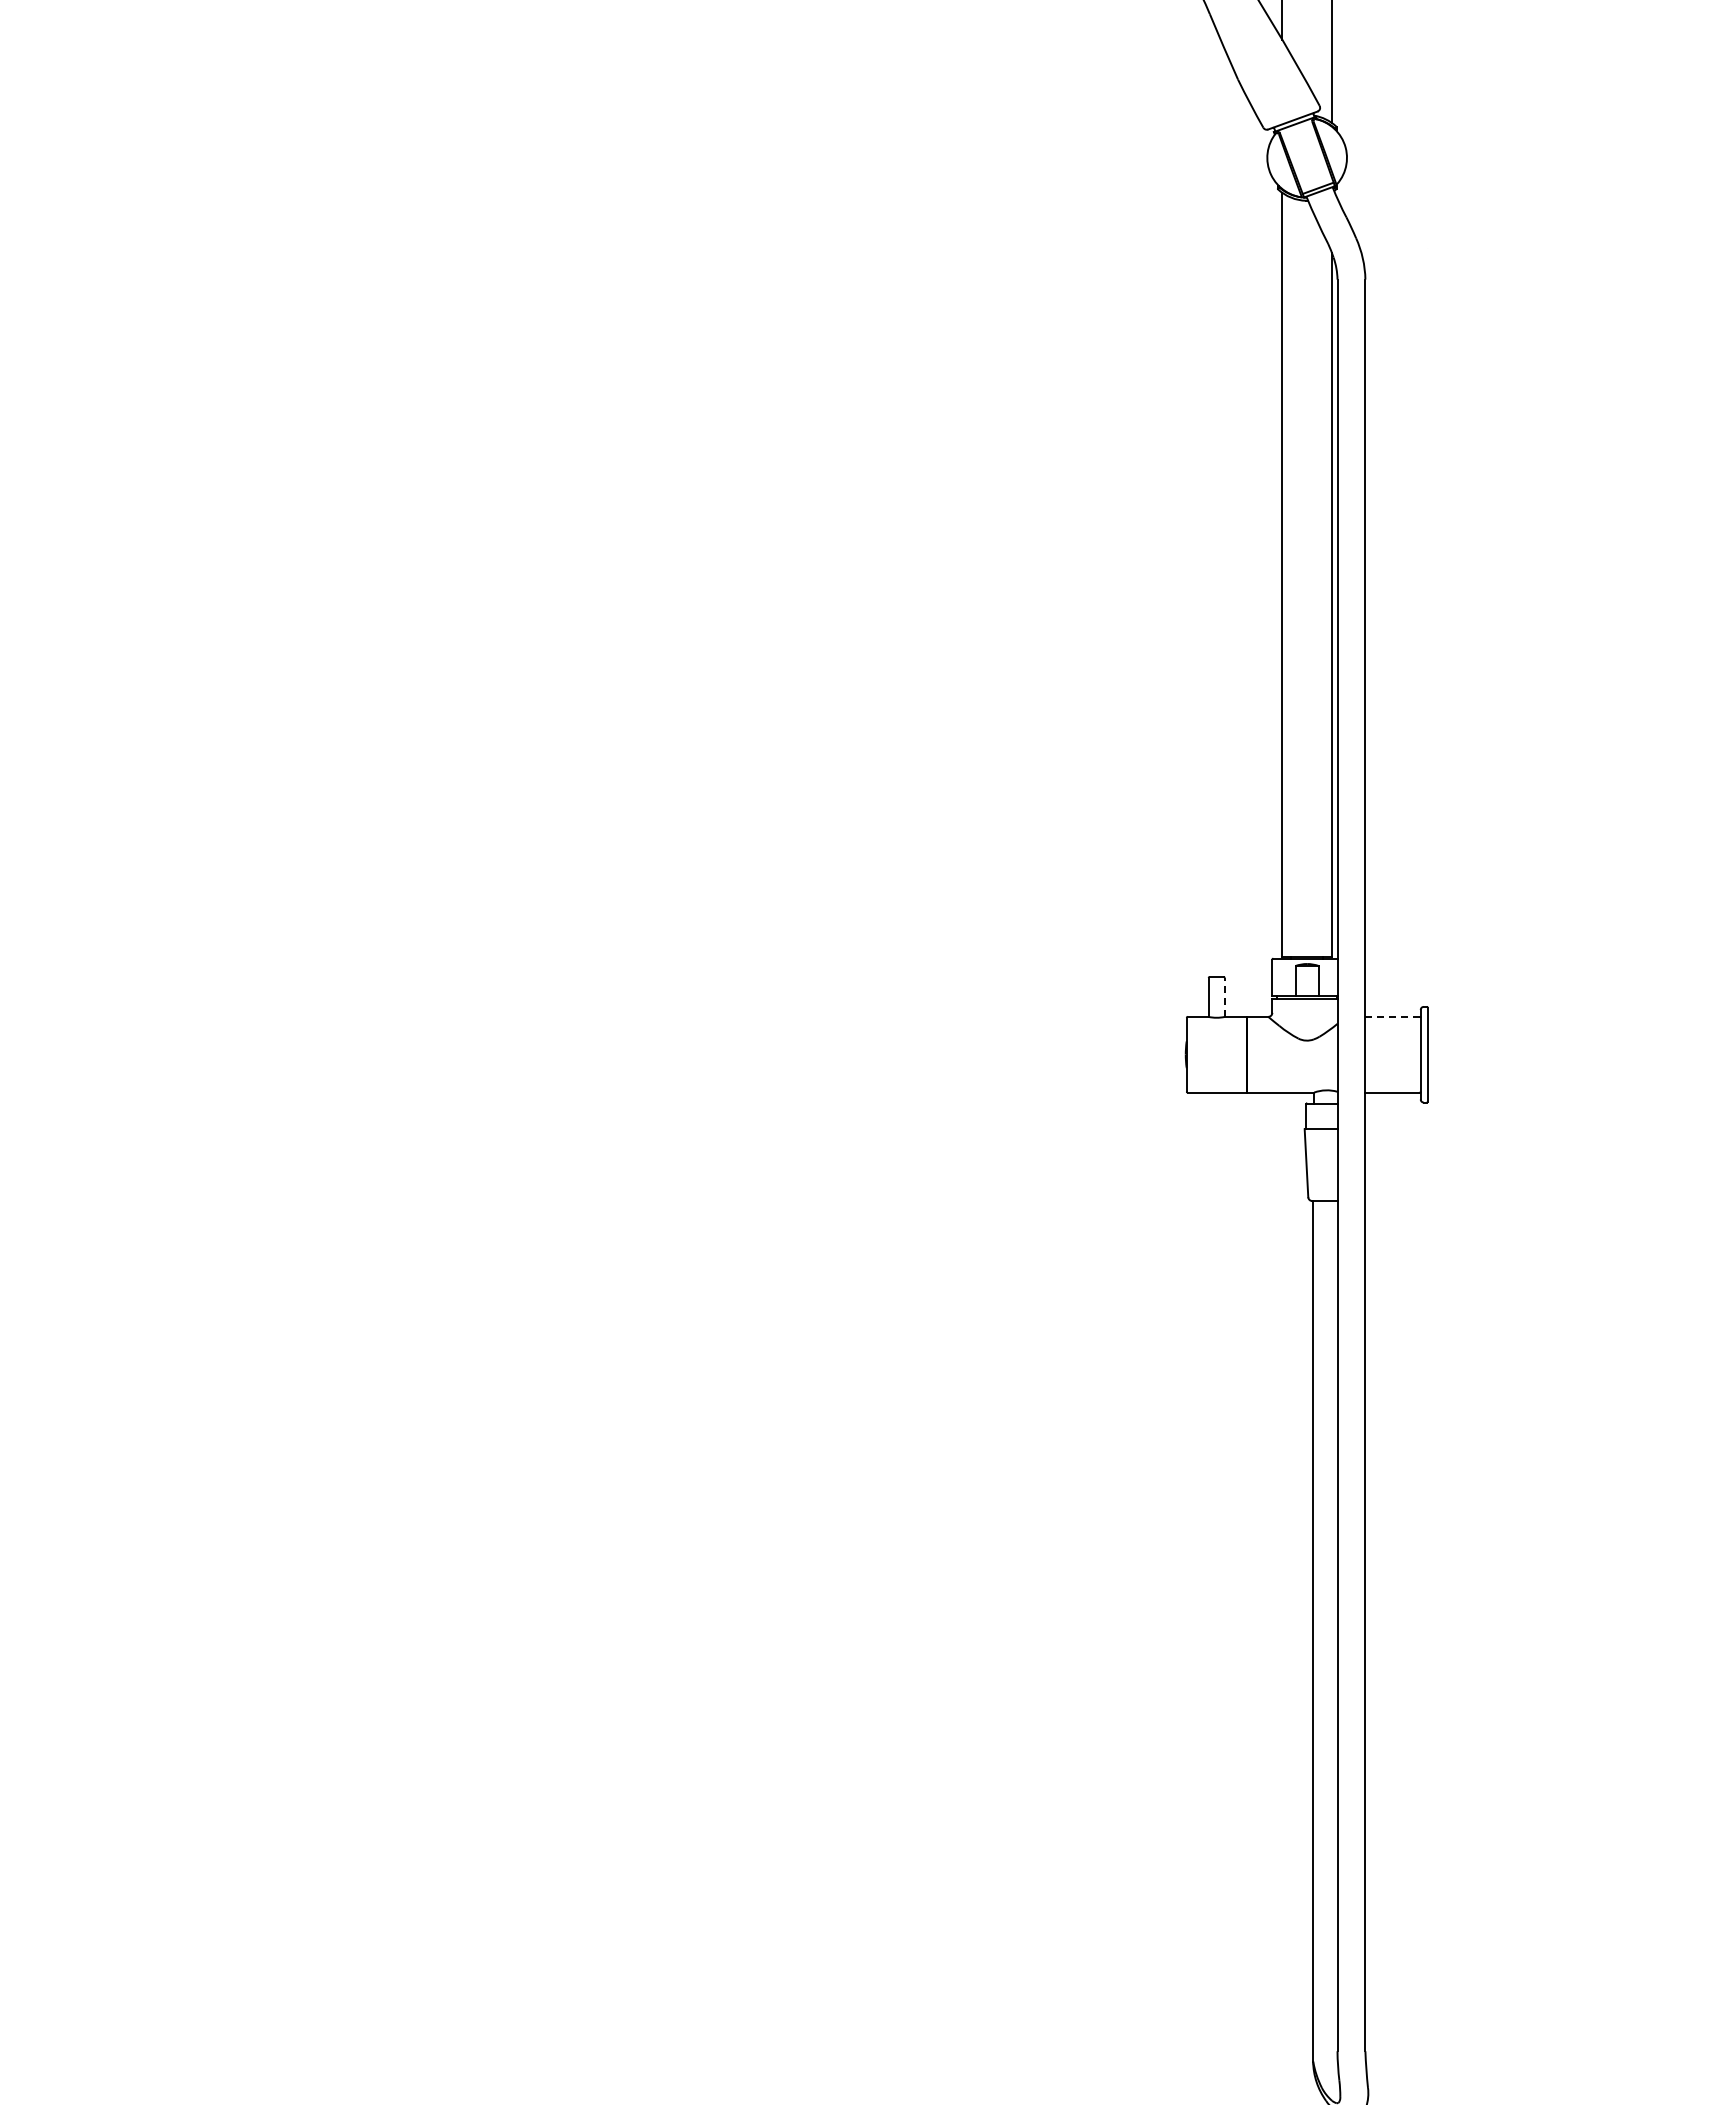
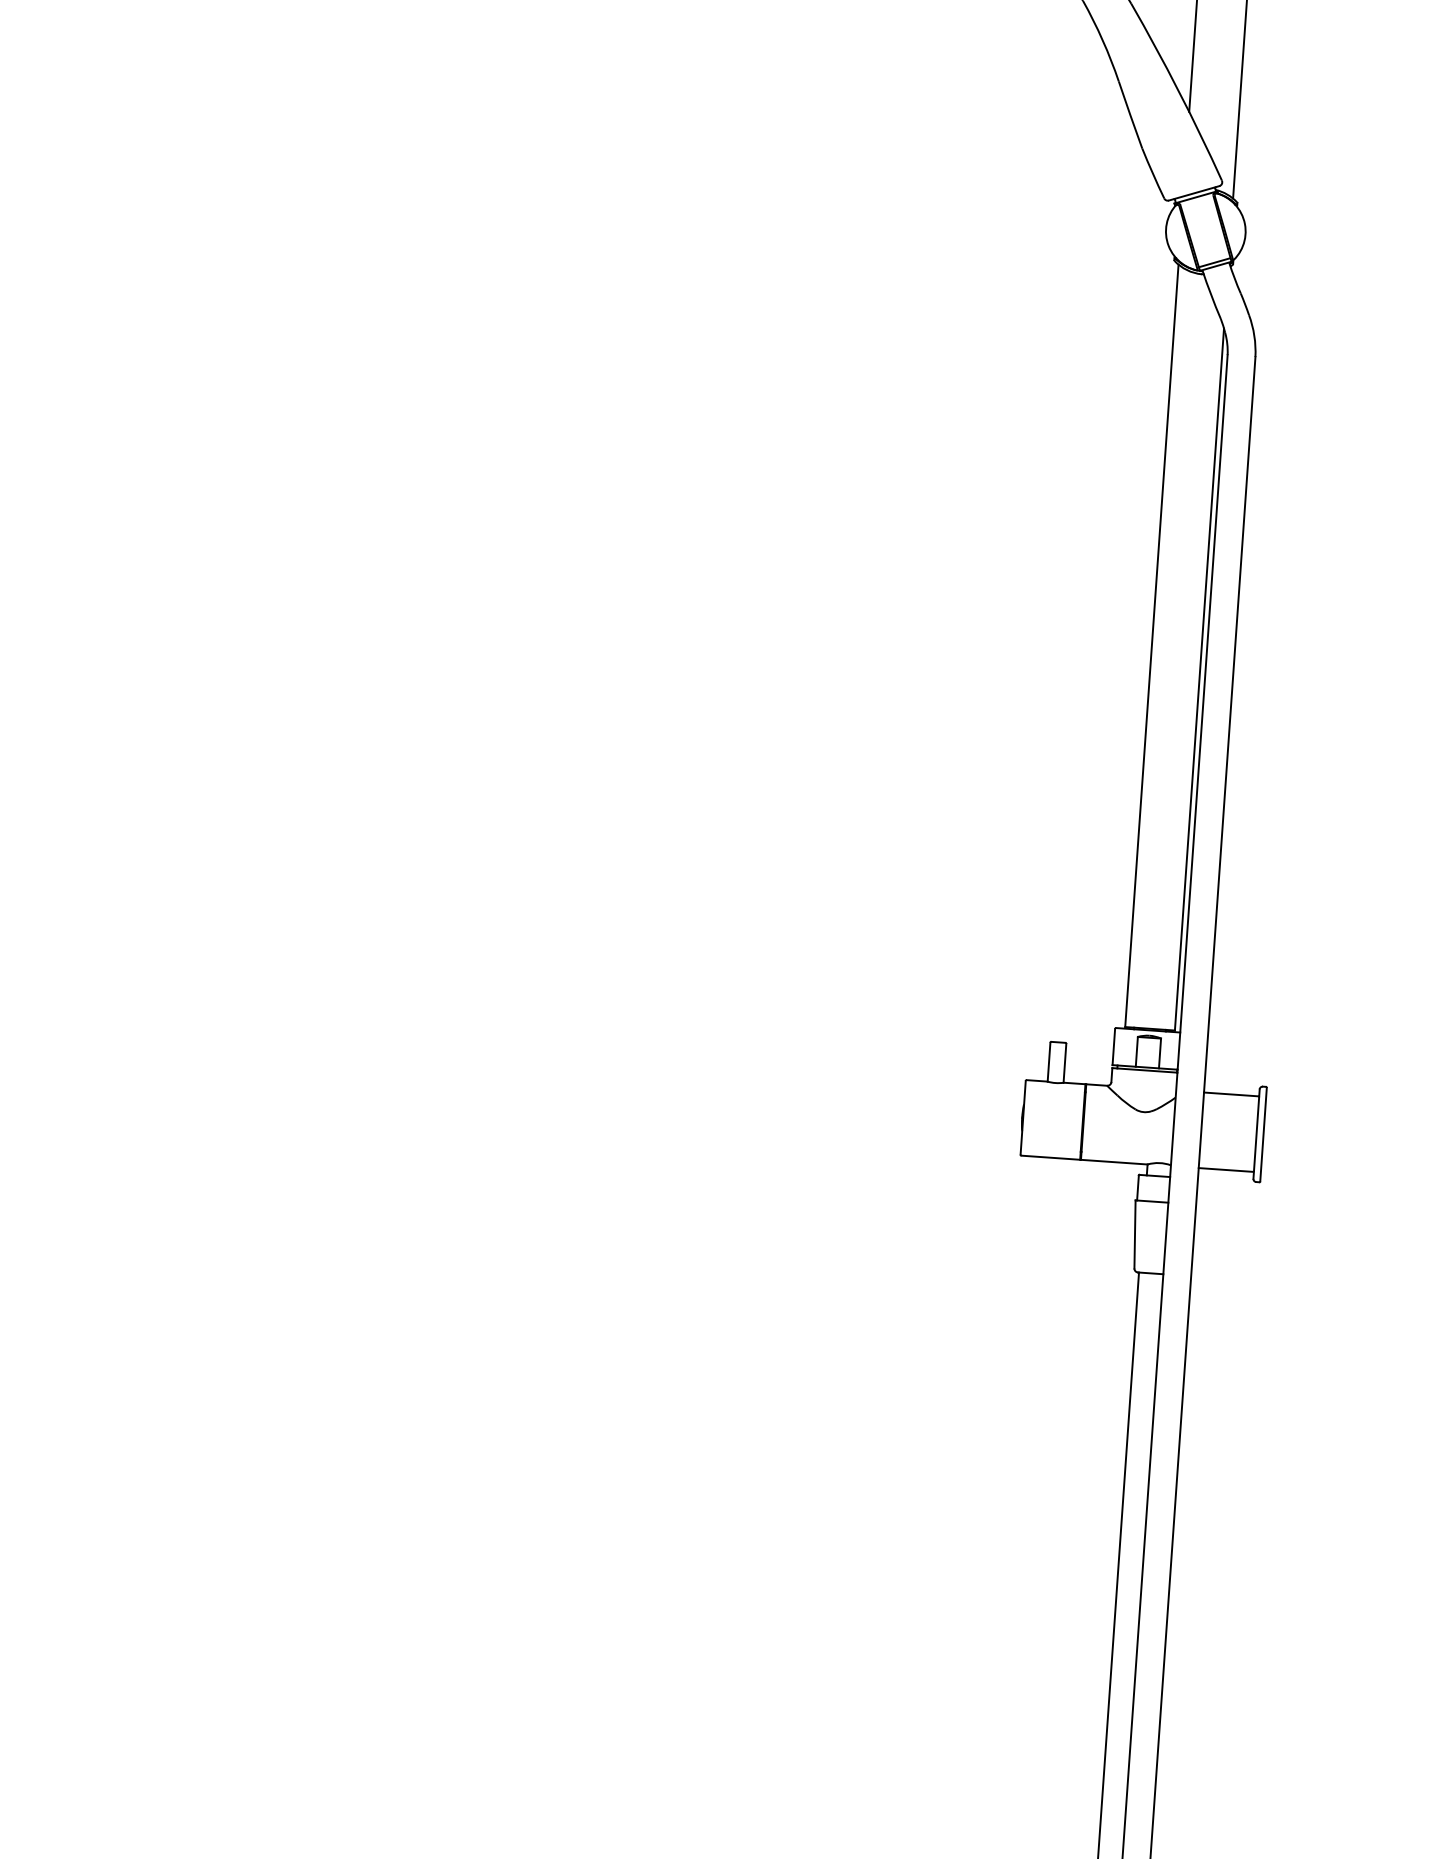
line: (1224, 996) -> (1064, 1062), dashed -> solid
line: (1392, 1016) -> (1231, 1094), dashed -> solid

